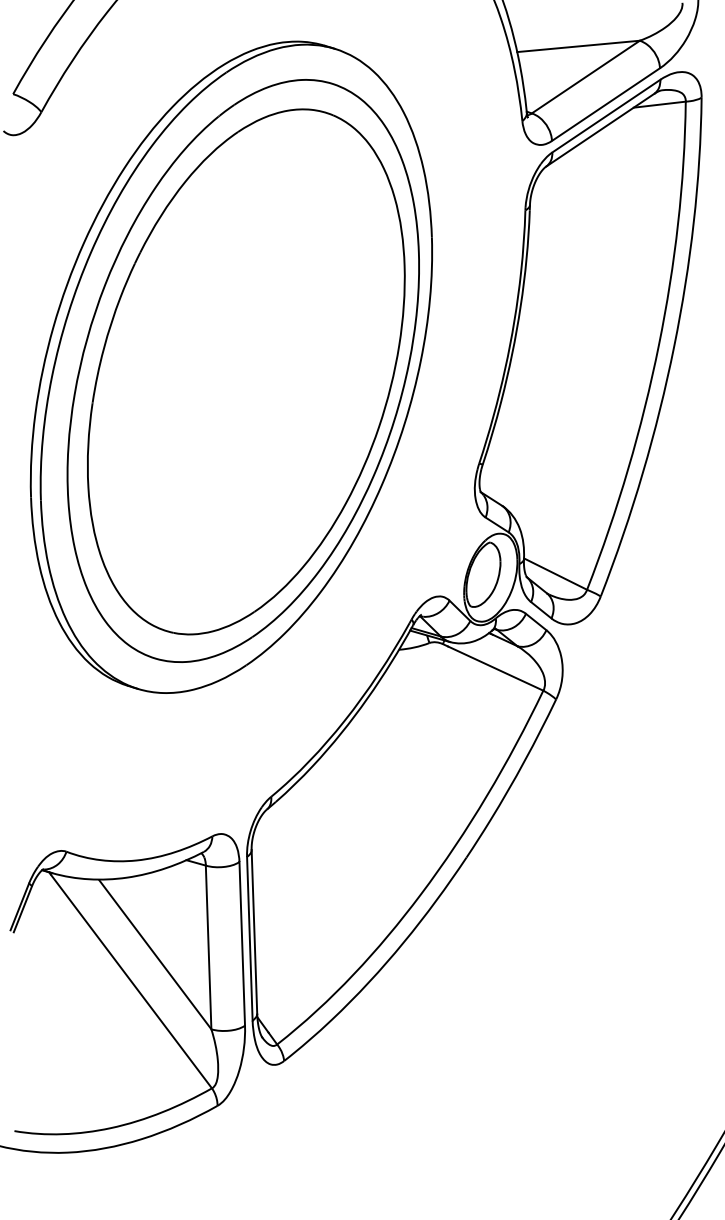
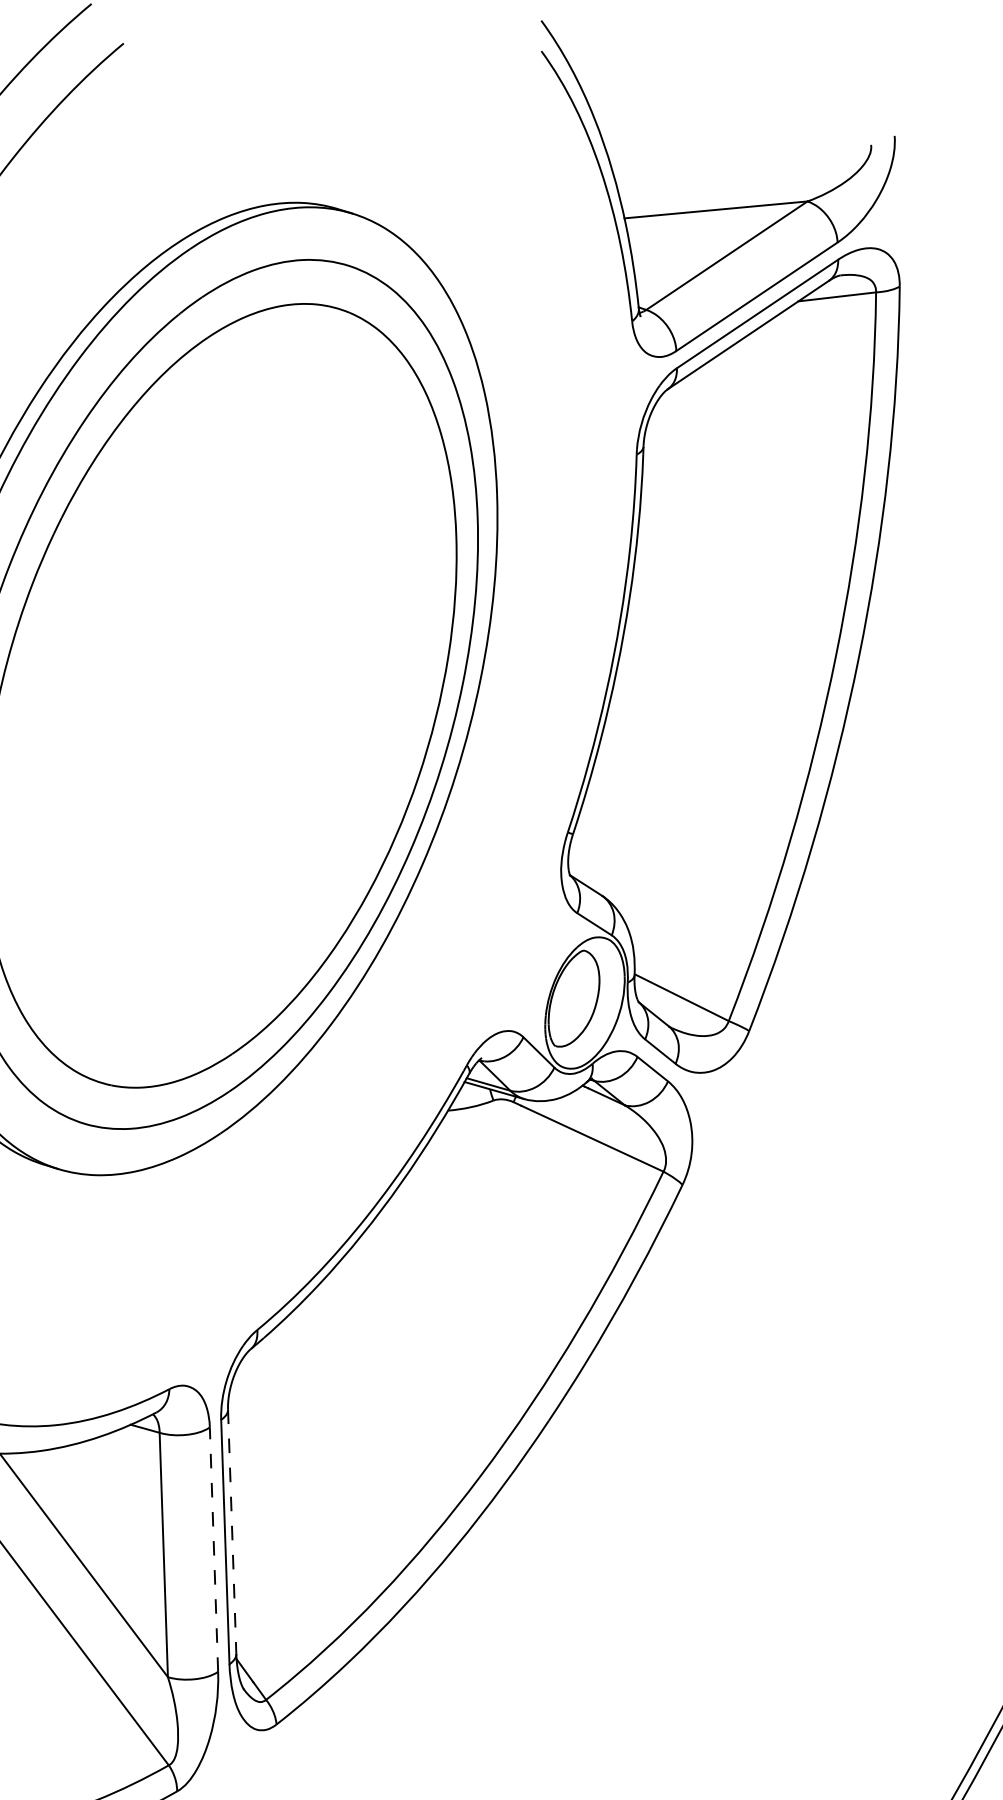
line: (254, 931) -> (232, 1531), solid -> dashed
line: (242, 943) -> (214, 1549), solid -> dashed

